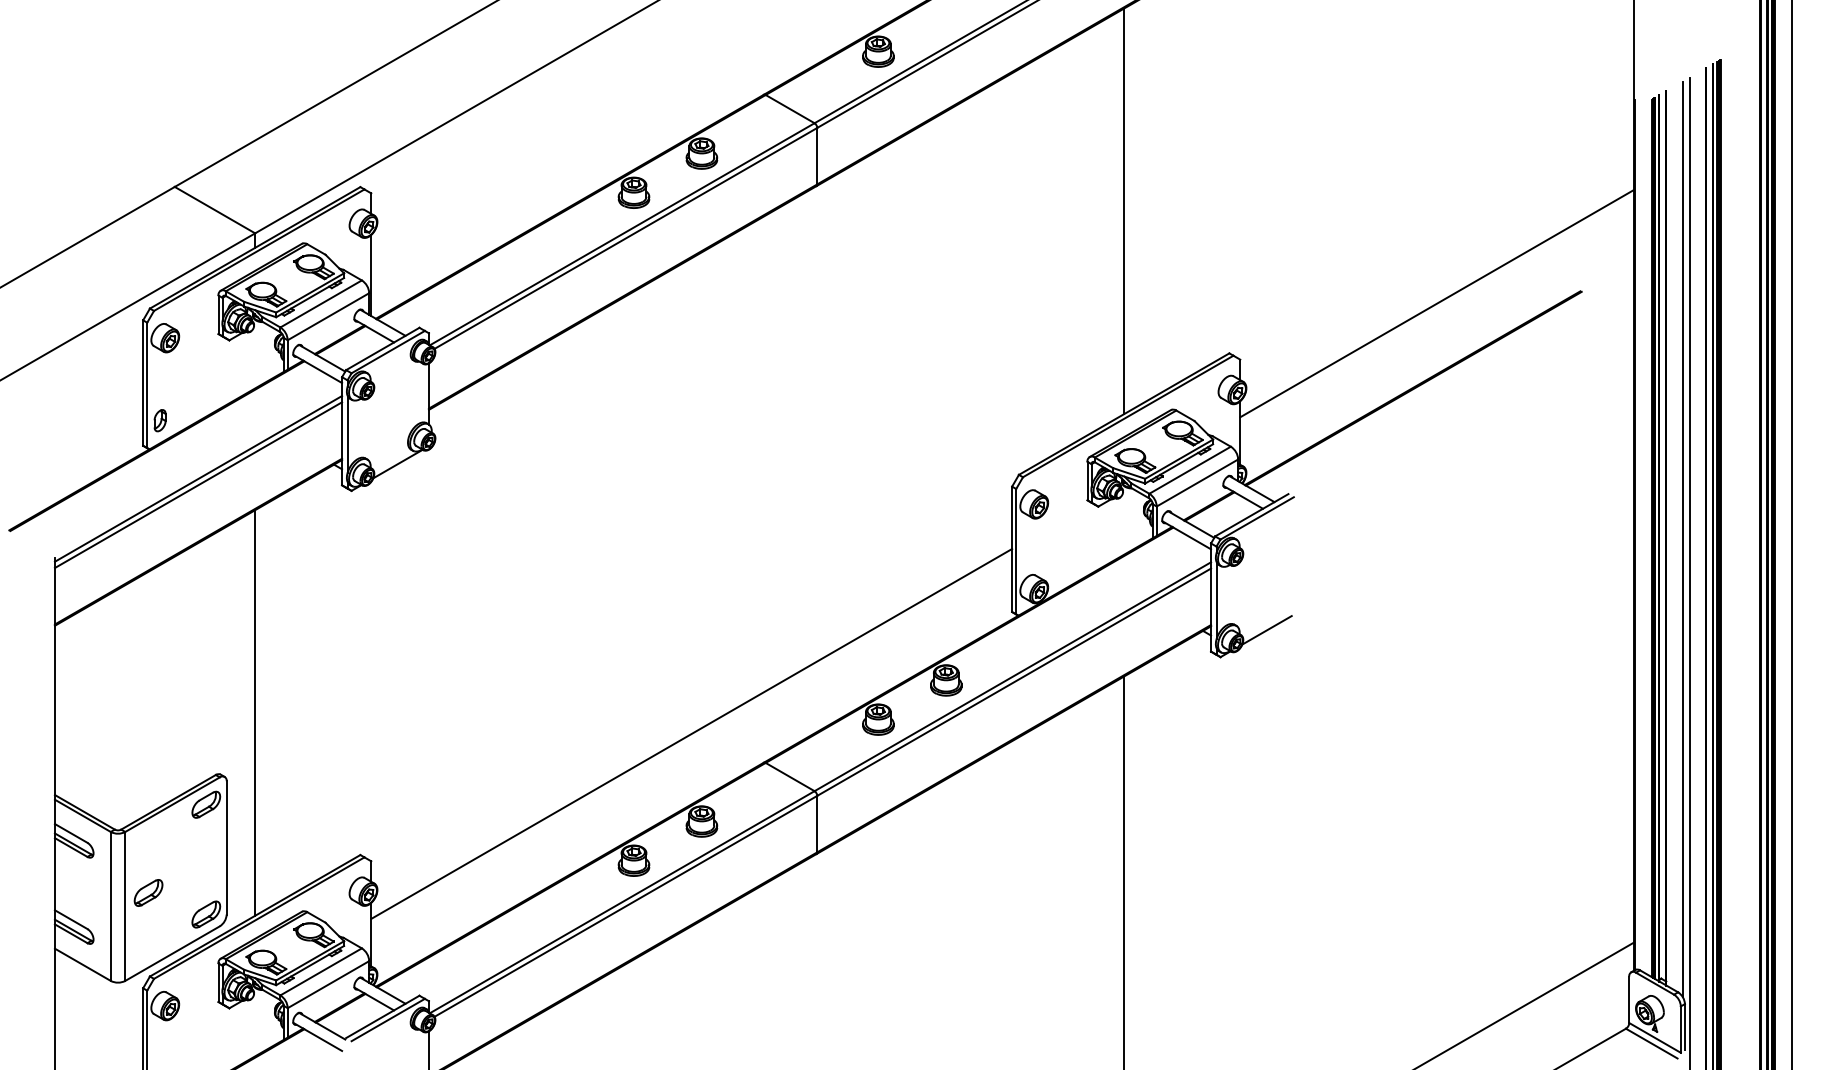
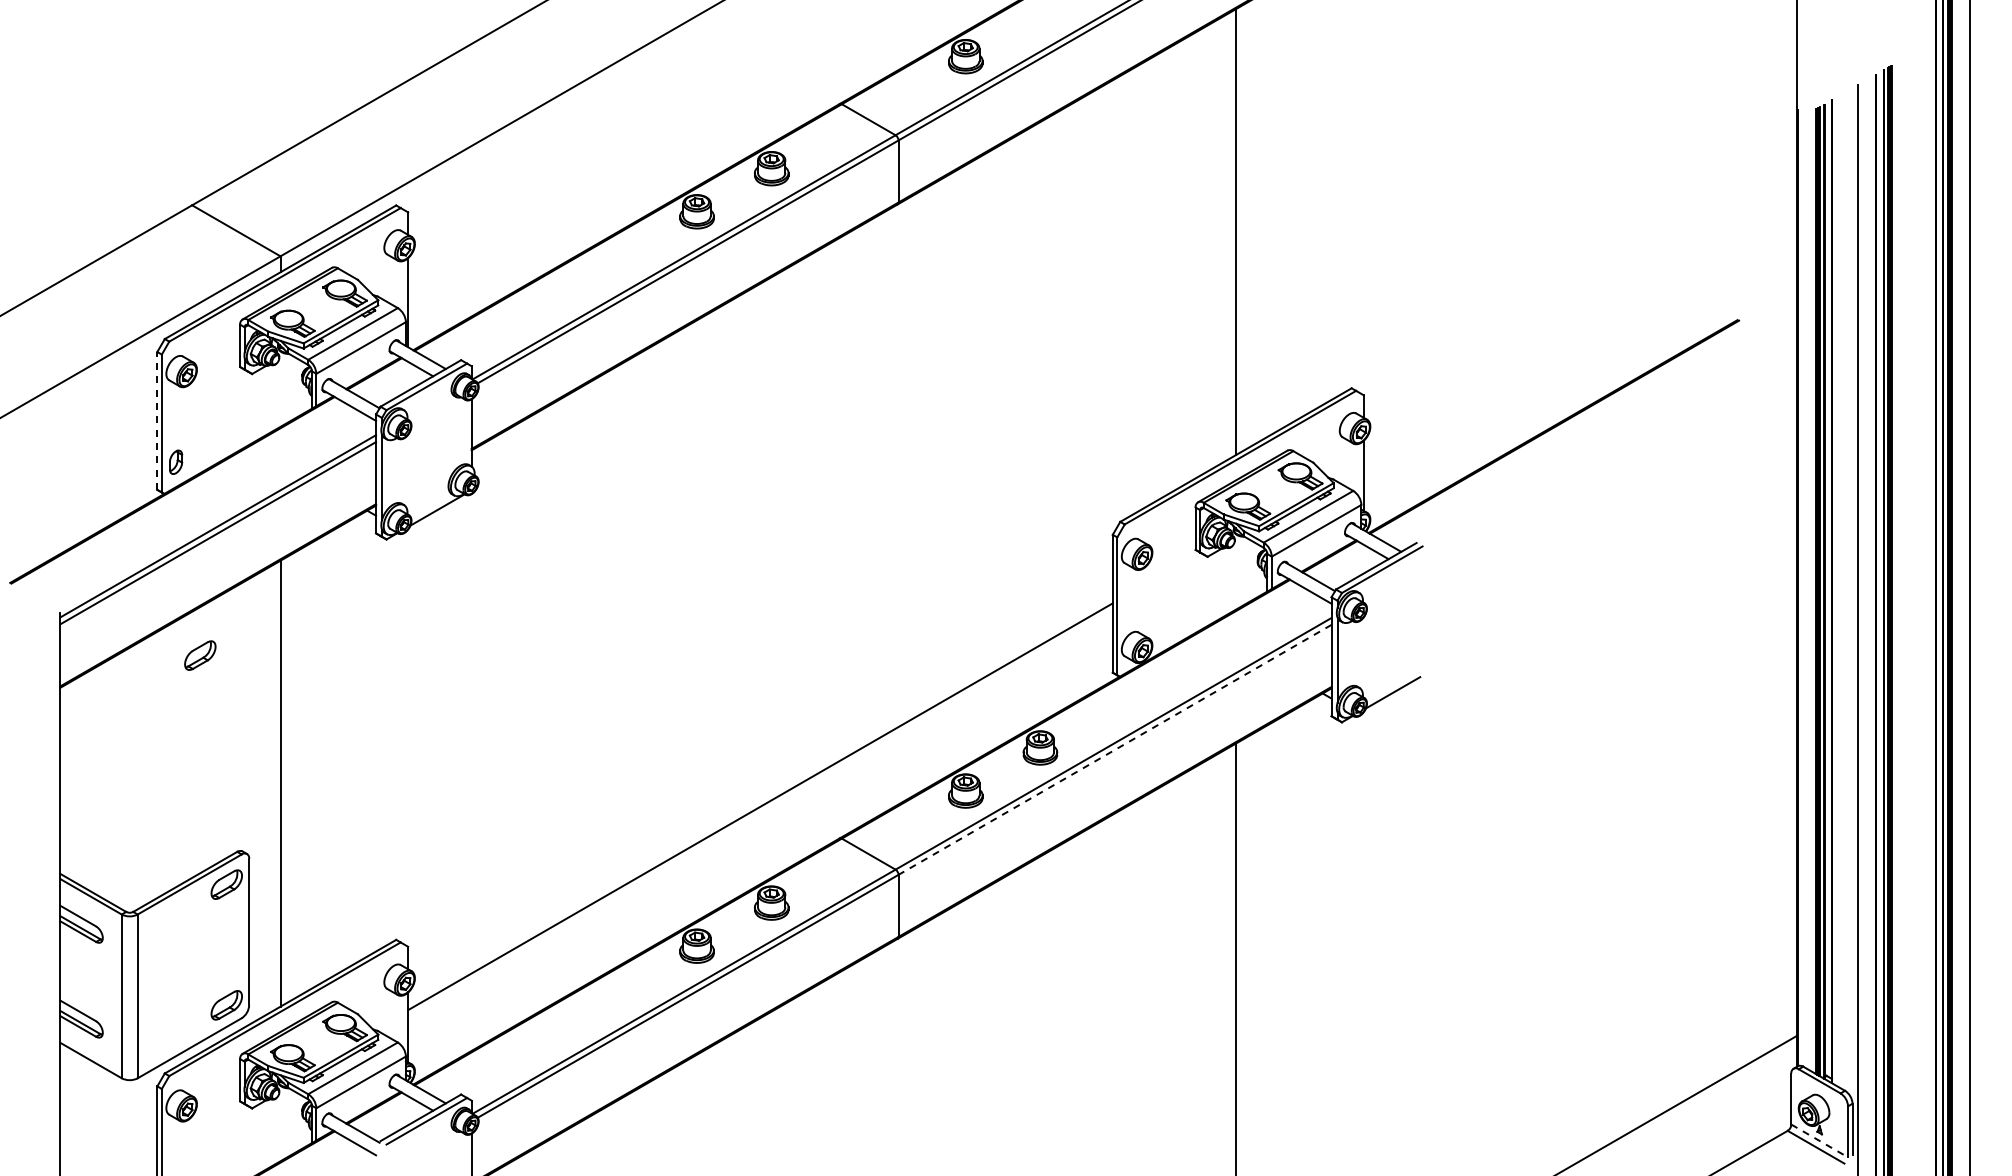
line: (1436, 303) -> (1579, 333), removed
line: (143, 382) -> (157, 420), solid -> dashed
line: (1683, 539) -> (1850, 592), removed
line: (1014, 681) -> (1115, 749), solid -> dashed
part: (148, 892) -> (200, 655), moved
line: (1654, 1037) -> (1819, 1140), solid -> dashed

